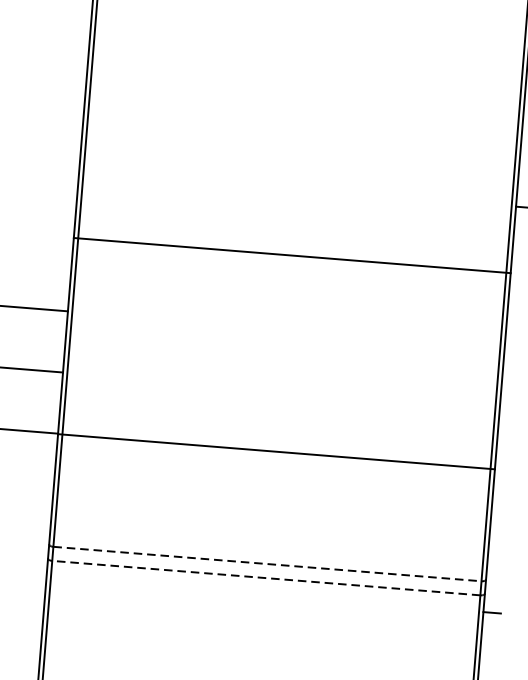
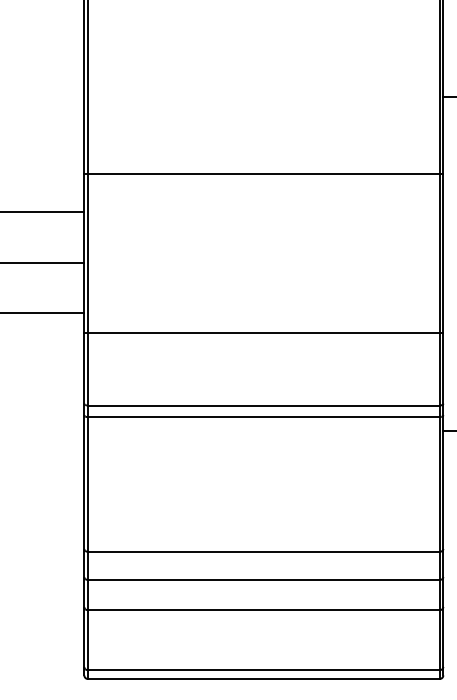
line: (291, 256) -> (263, 174), moved
line: (276, 452) -> (263, 333), moved
line: (267, 563) -> (263, 405), dashed -> solid
line: (265, 578) -> (263, 417), dashed -> solid

